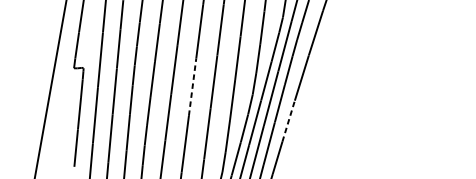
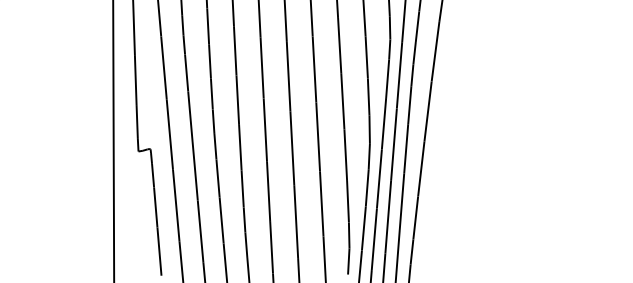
line: (192, 87) -> (292, 148), dashed -> solid
line: (288, 121) -> (421, 169), dashed -> solid

